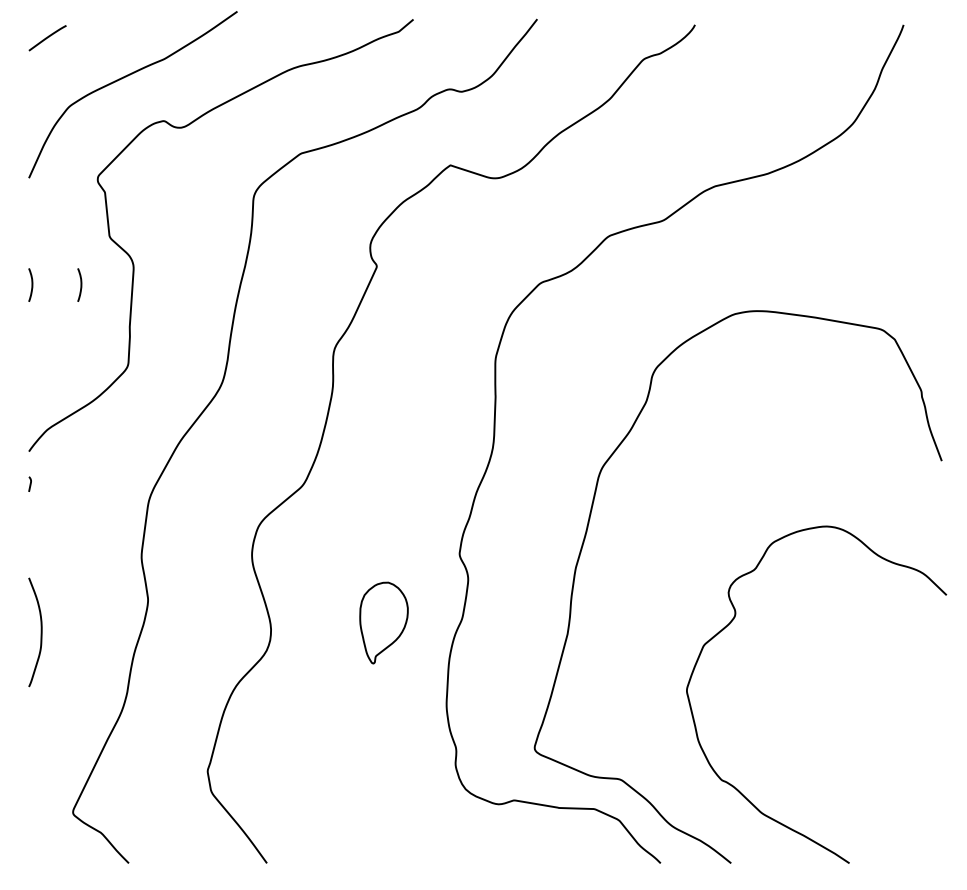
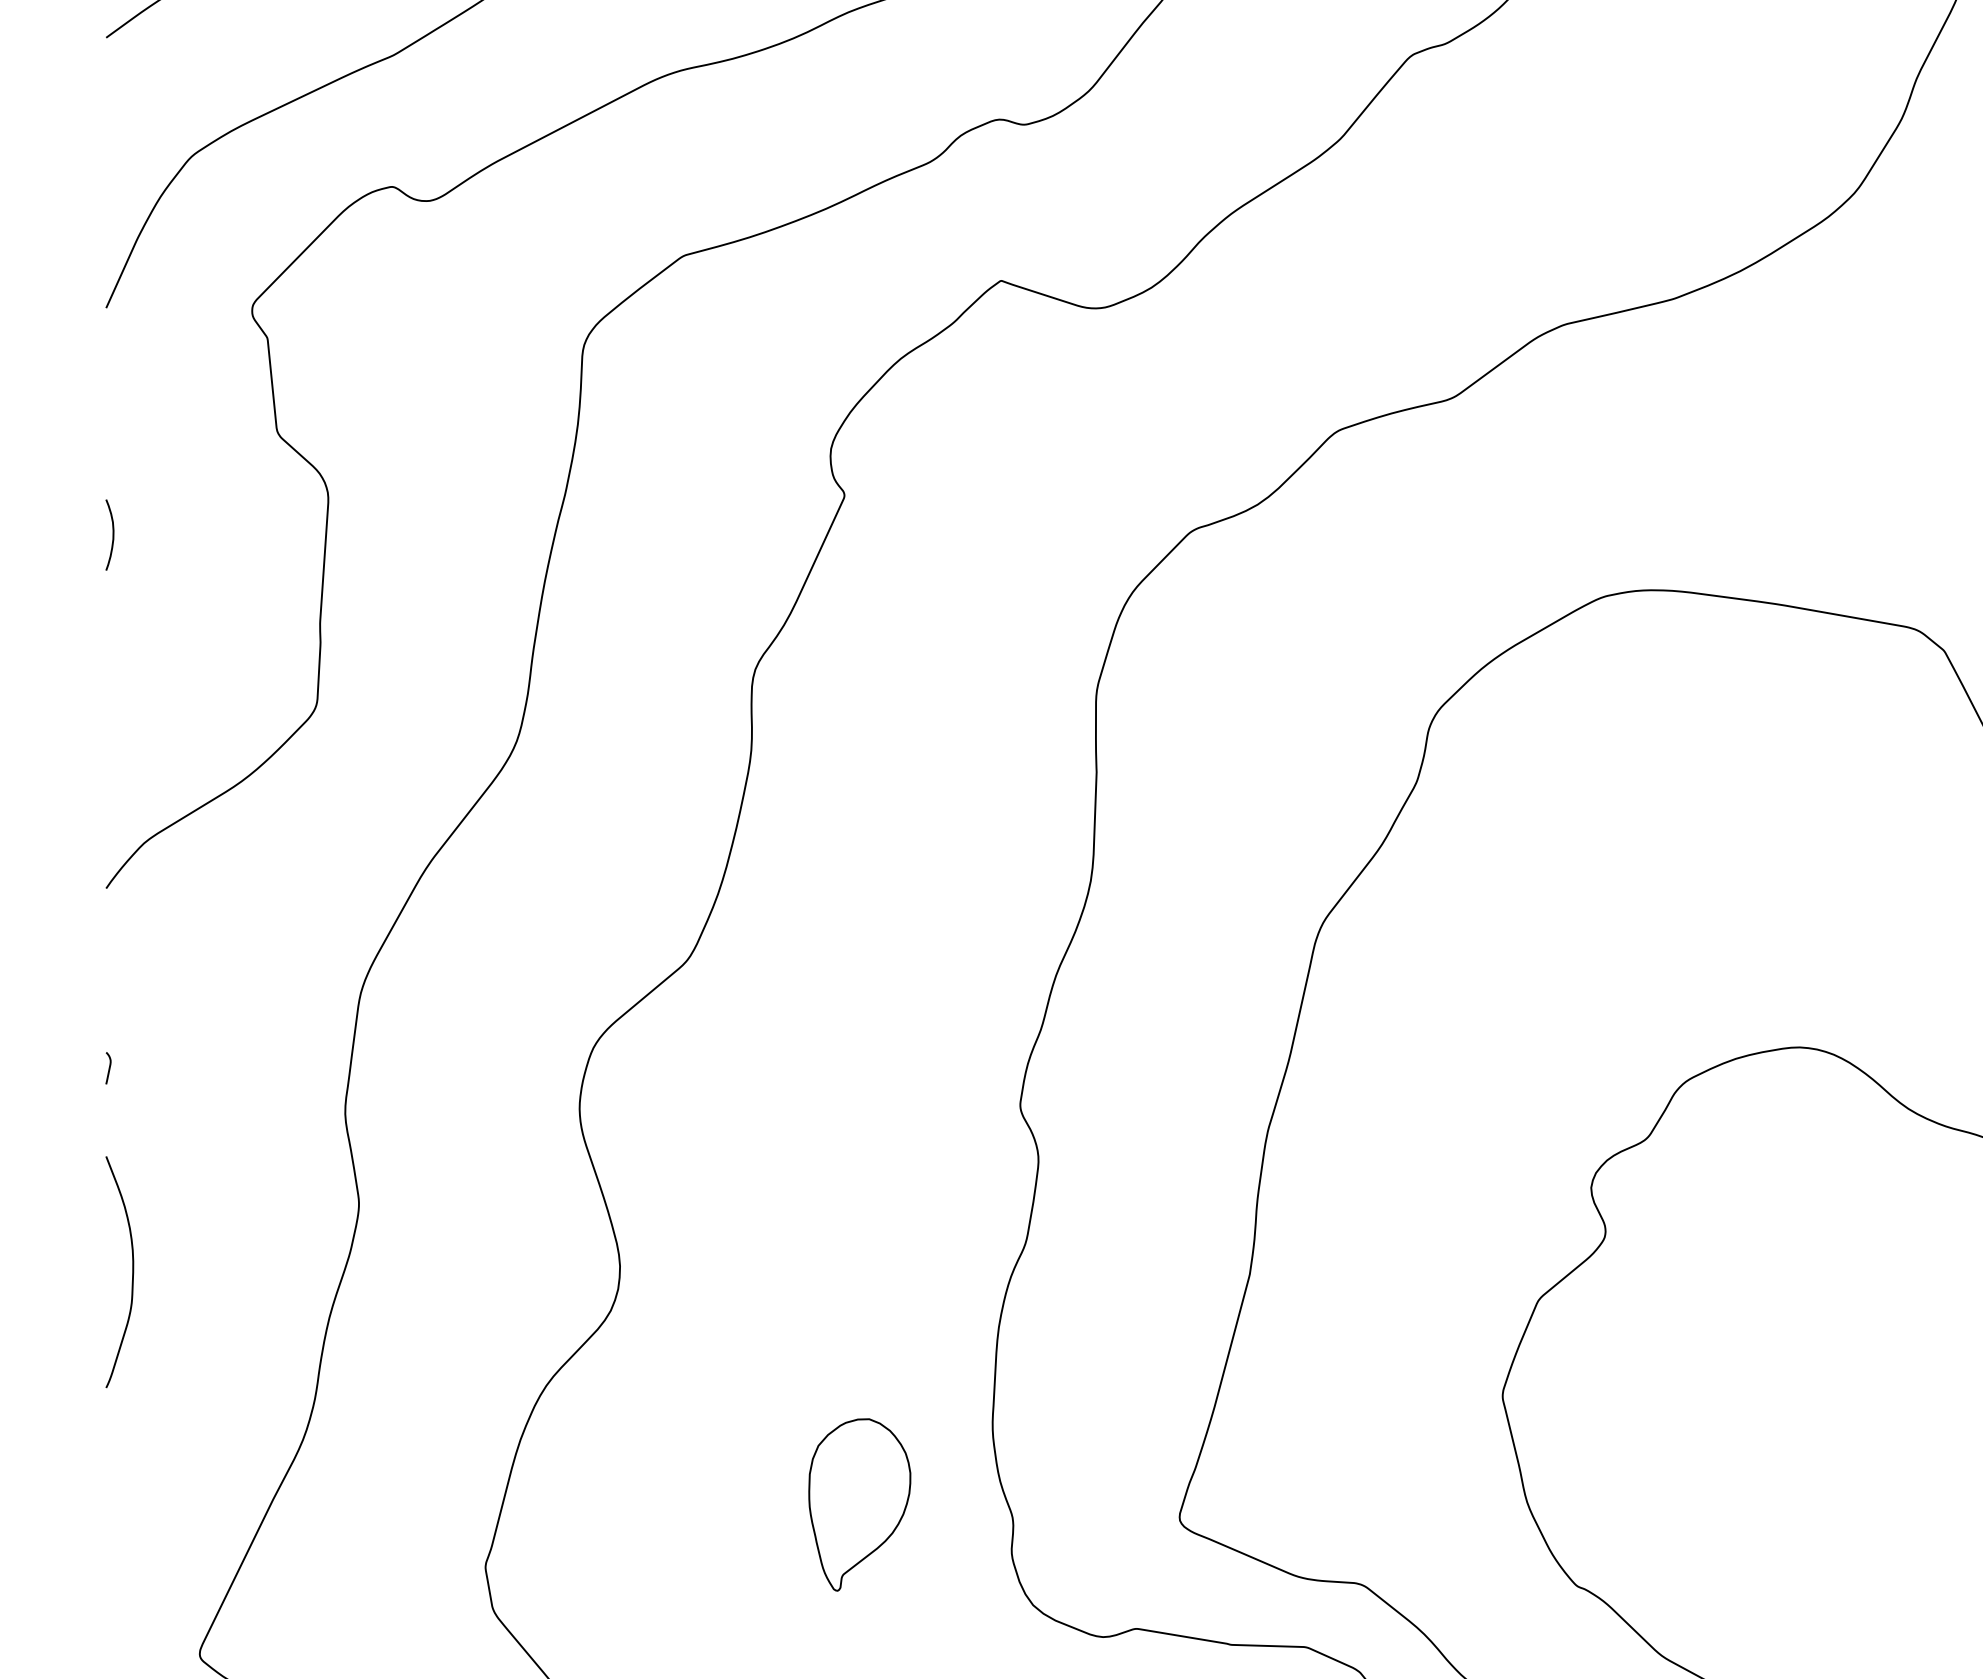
curve: (80, 284) -> (215, 533), removed
curve: (29, 483) -> (107, 1066), moved
part: (383, 622) -> (858, 1503), moved

